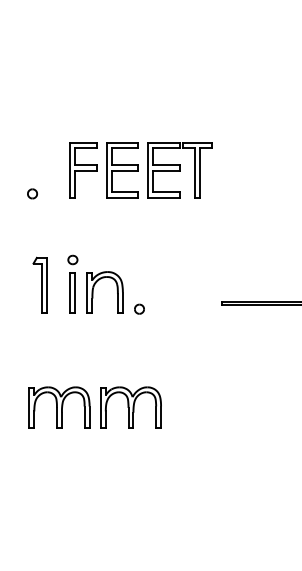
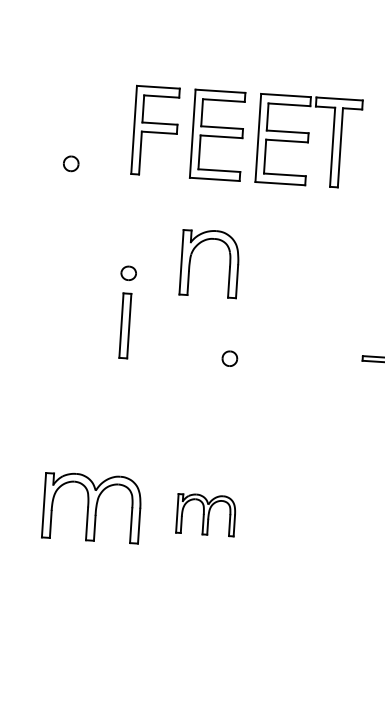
part: (39, 284) -> (72, 308), removed
part: (93, 292) -> (191, 262), moved
part: (130, 407) -> (205, 514), size x0.6

